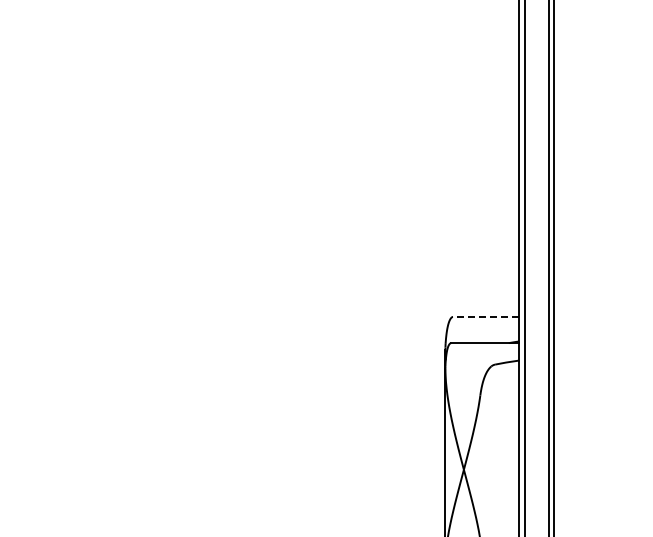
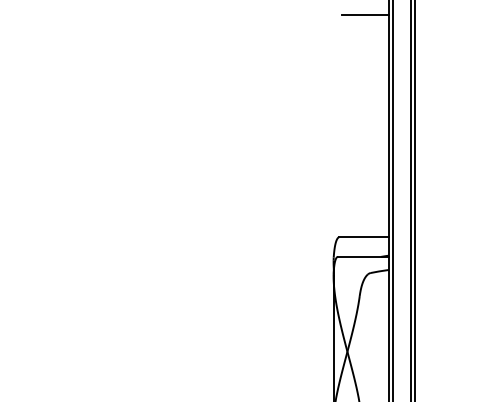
line: (488, 20) -> (365, 15), added
line: (485, 316) -> (363, 236), dashed -> solid

